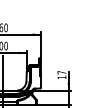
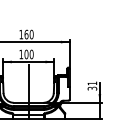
text: (61, 74) -> (92, 85), 17 -> 31

